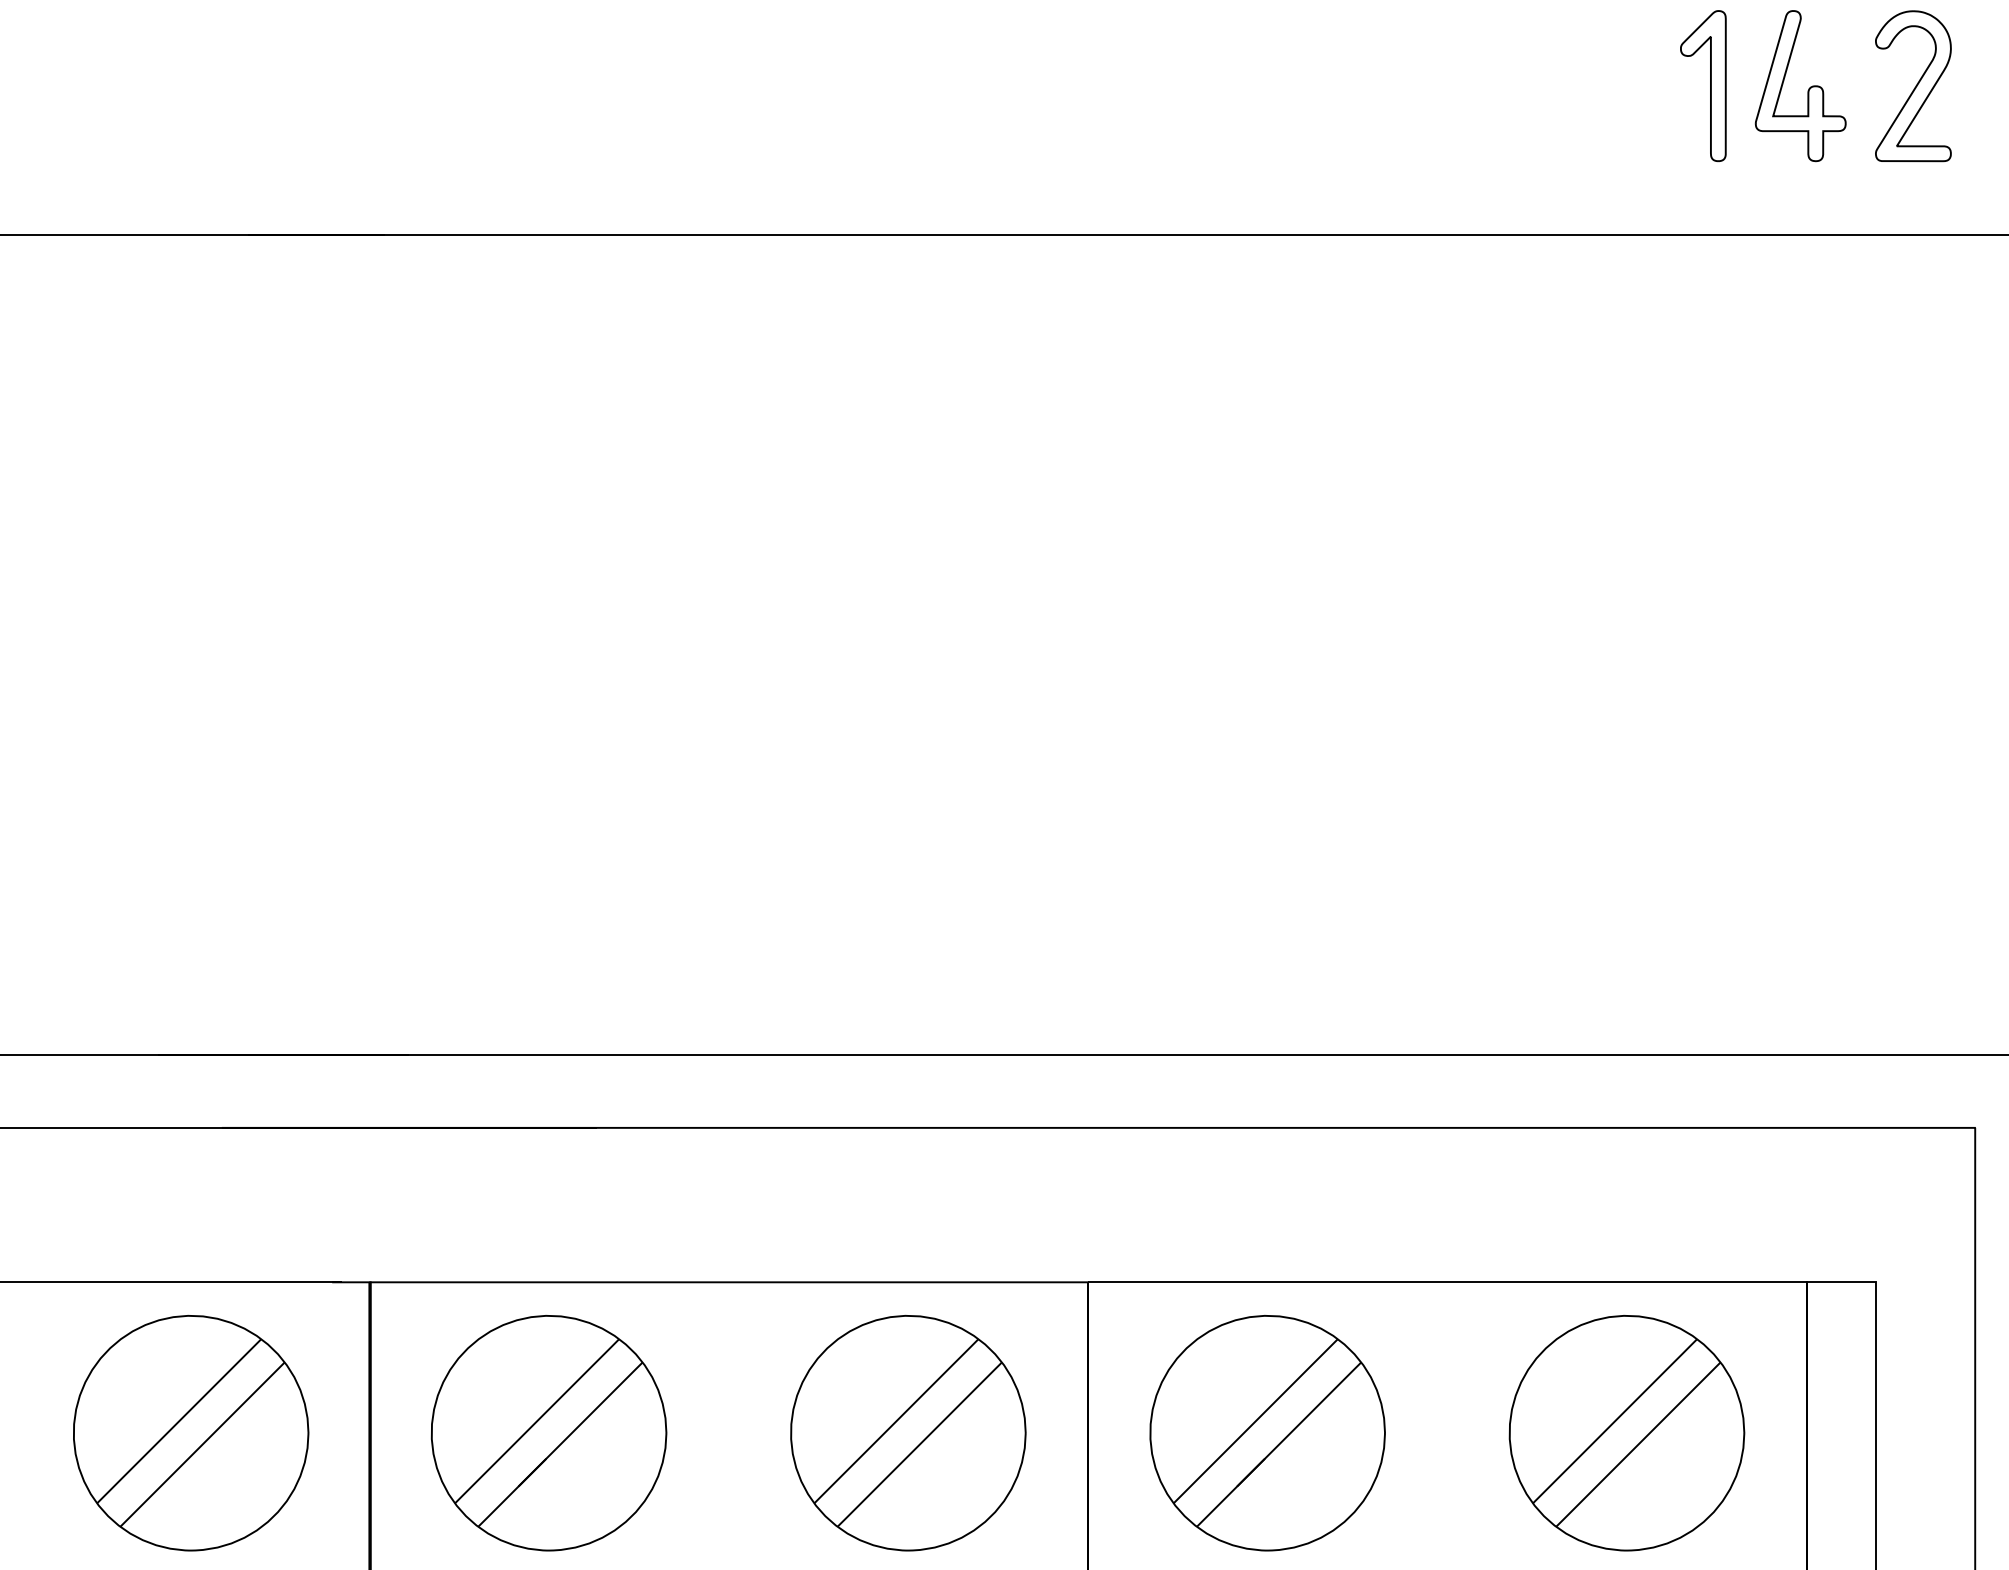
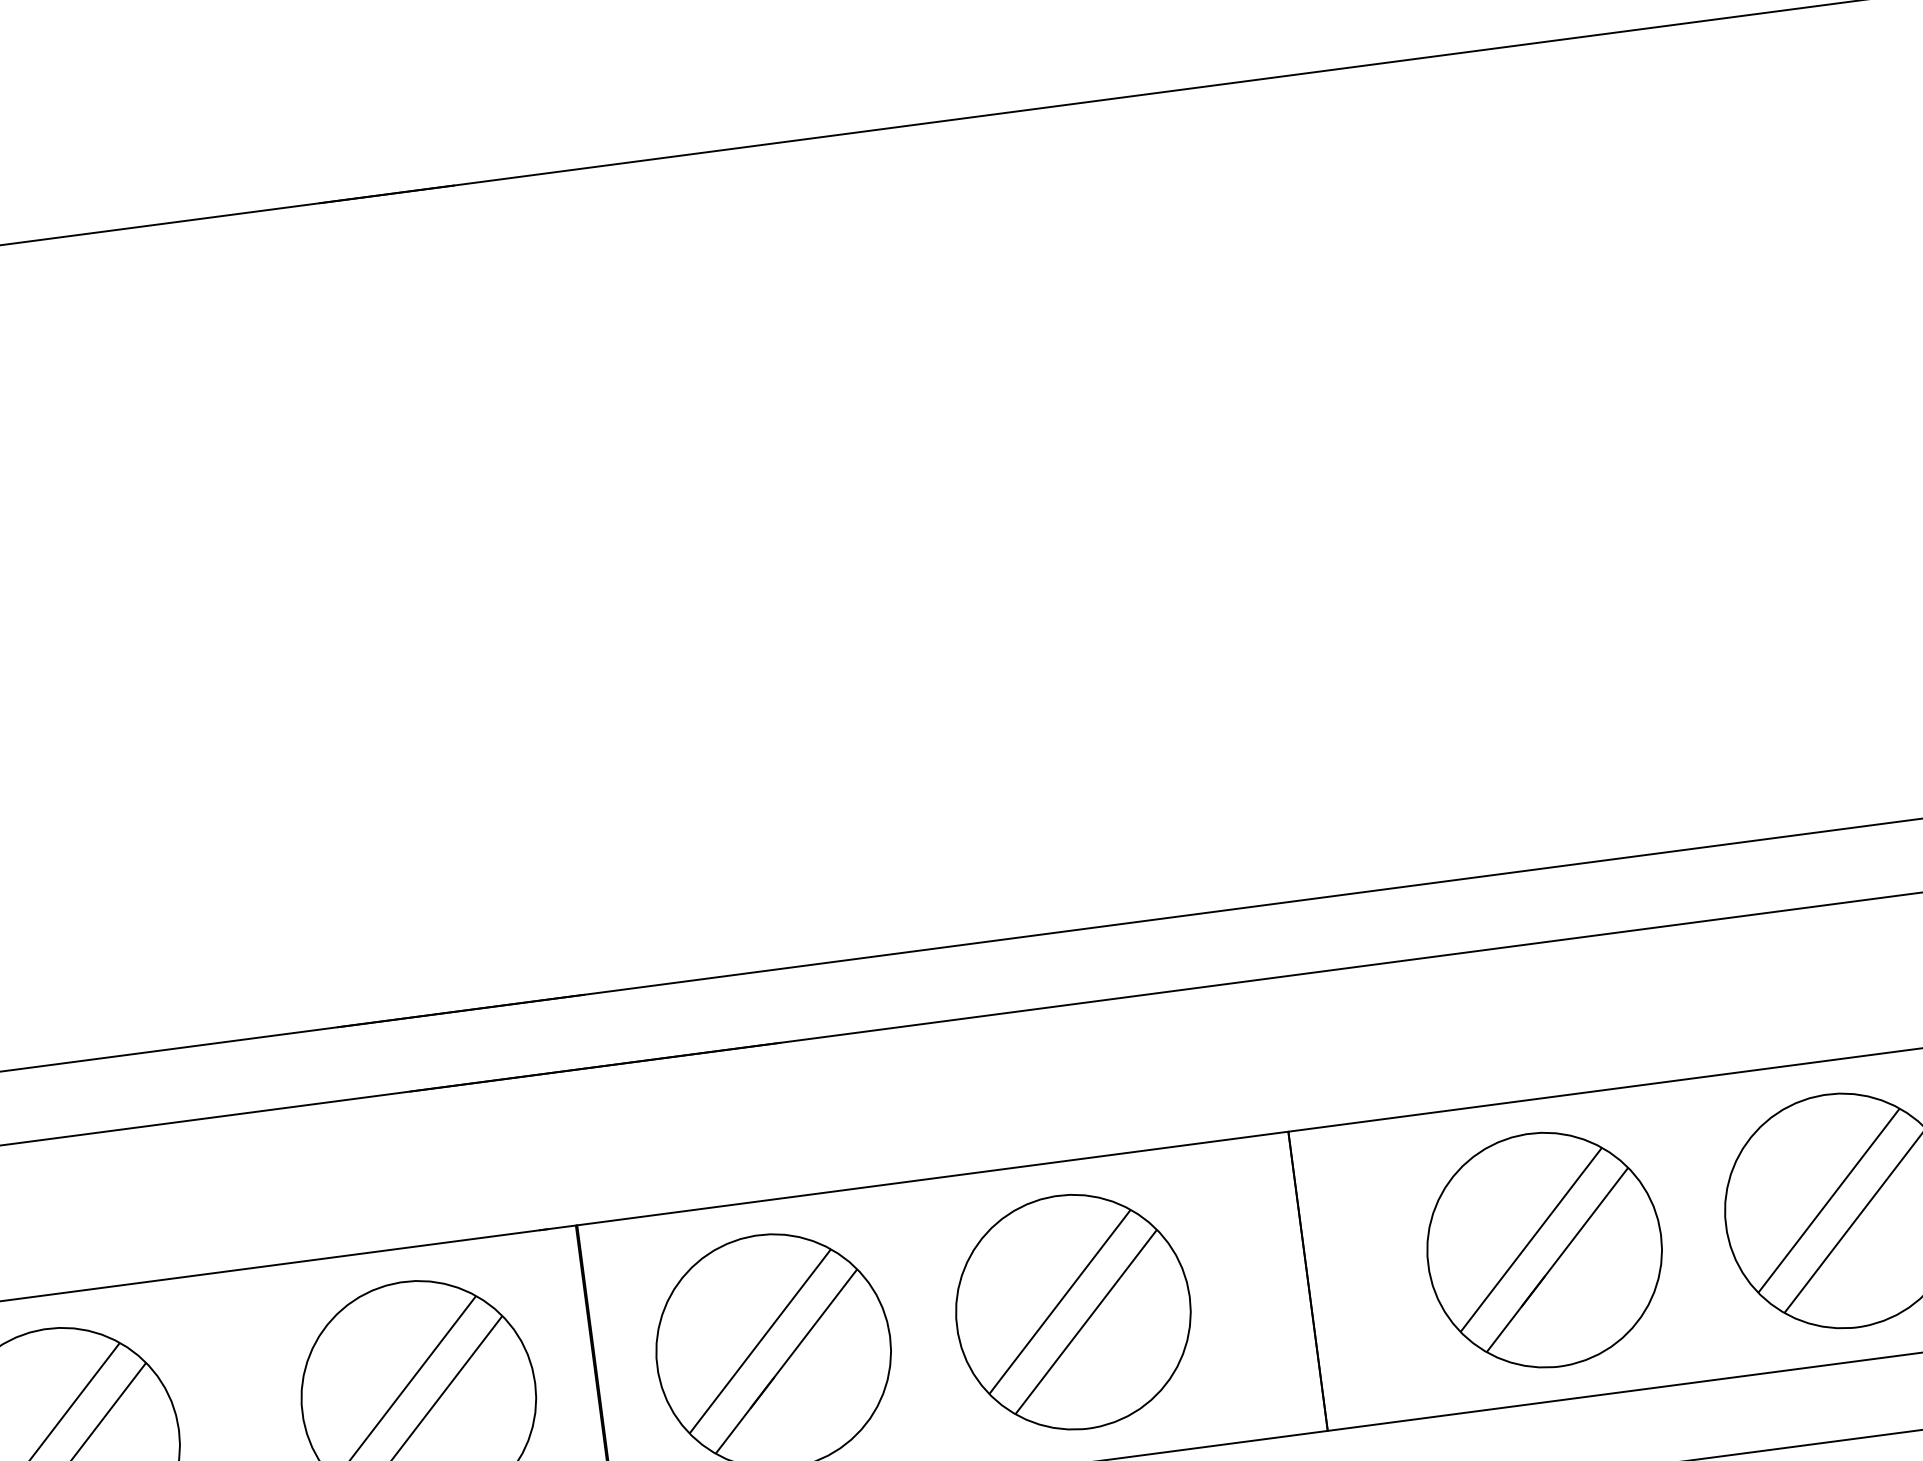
part: (908, 1433) -> (1073, 1312), moved
part: (1267, 1433) -> (1544, 1250), moved

